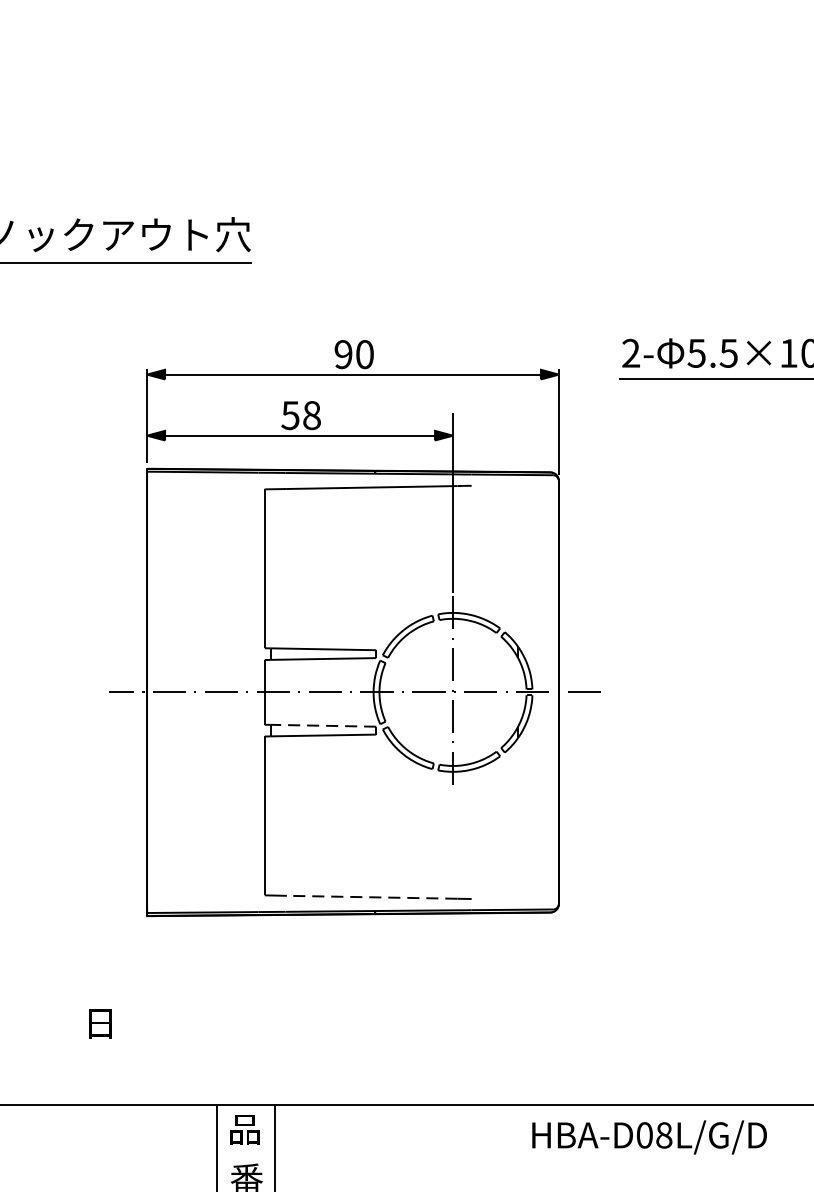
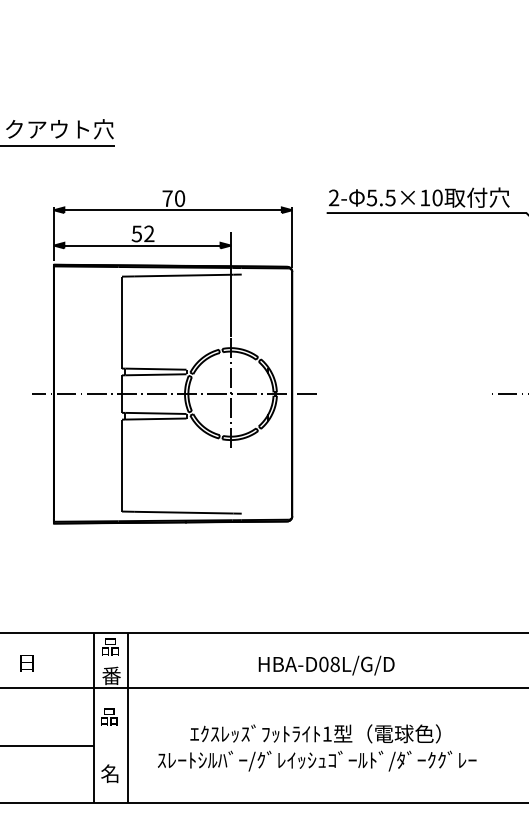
text: (343, 354) -> (167, 198), 90 -> 70
text: (312, 414) -> (149, 233), 58 -> 52
line: (322, 725) -> (155, 413), dashed -> solid
line: (371, 897) -> (183, 512), dashed -> solid
text: (99, 1024) -> (26, 663), moved
text: (649, 1137) -> (326, 665), moved

